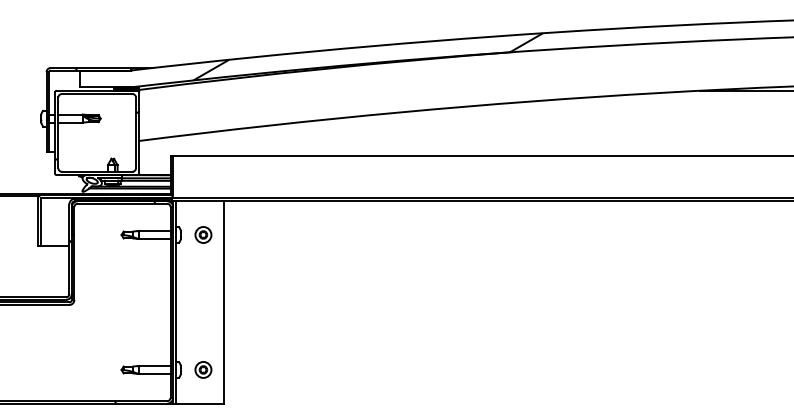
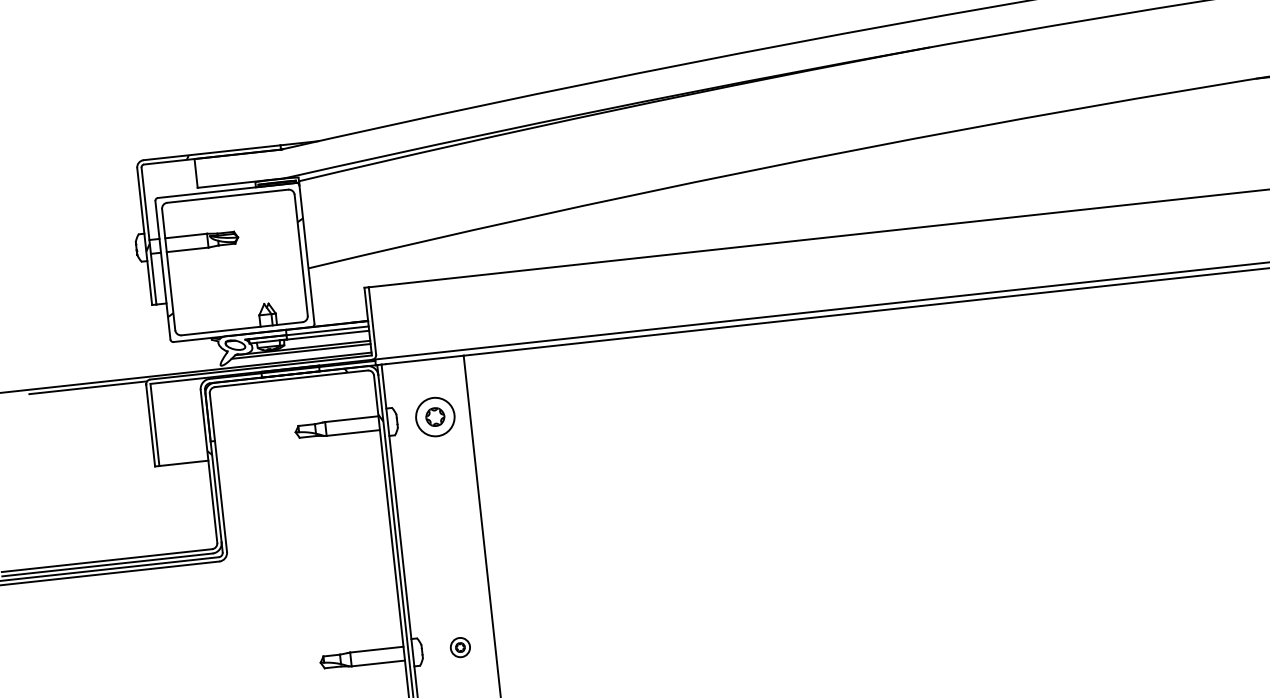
hatch: (368, 56) -> (684, 81), removed
part: (203, 234) -> (435, 416), size x1.4
part: (203, 369) -> (460, 646), size x0.7

